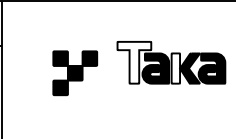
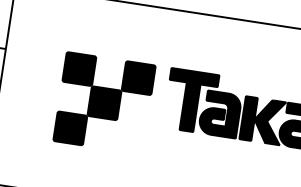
fill: (134, 62) -> (191, 101), added
fill: (175, 68) -> (248, 118), added
part: (75, 73) -> (104, 103), size x1.43

